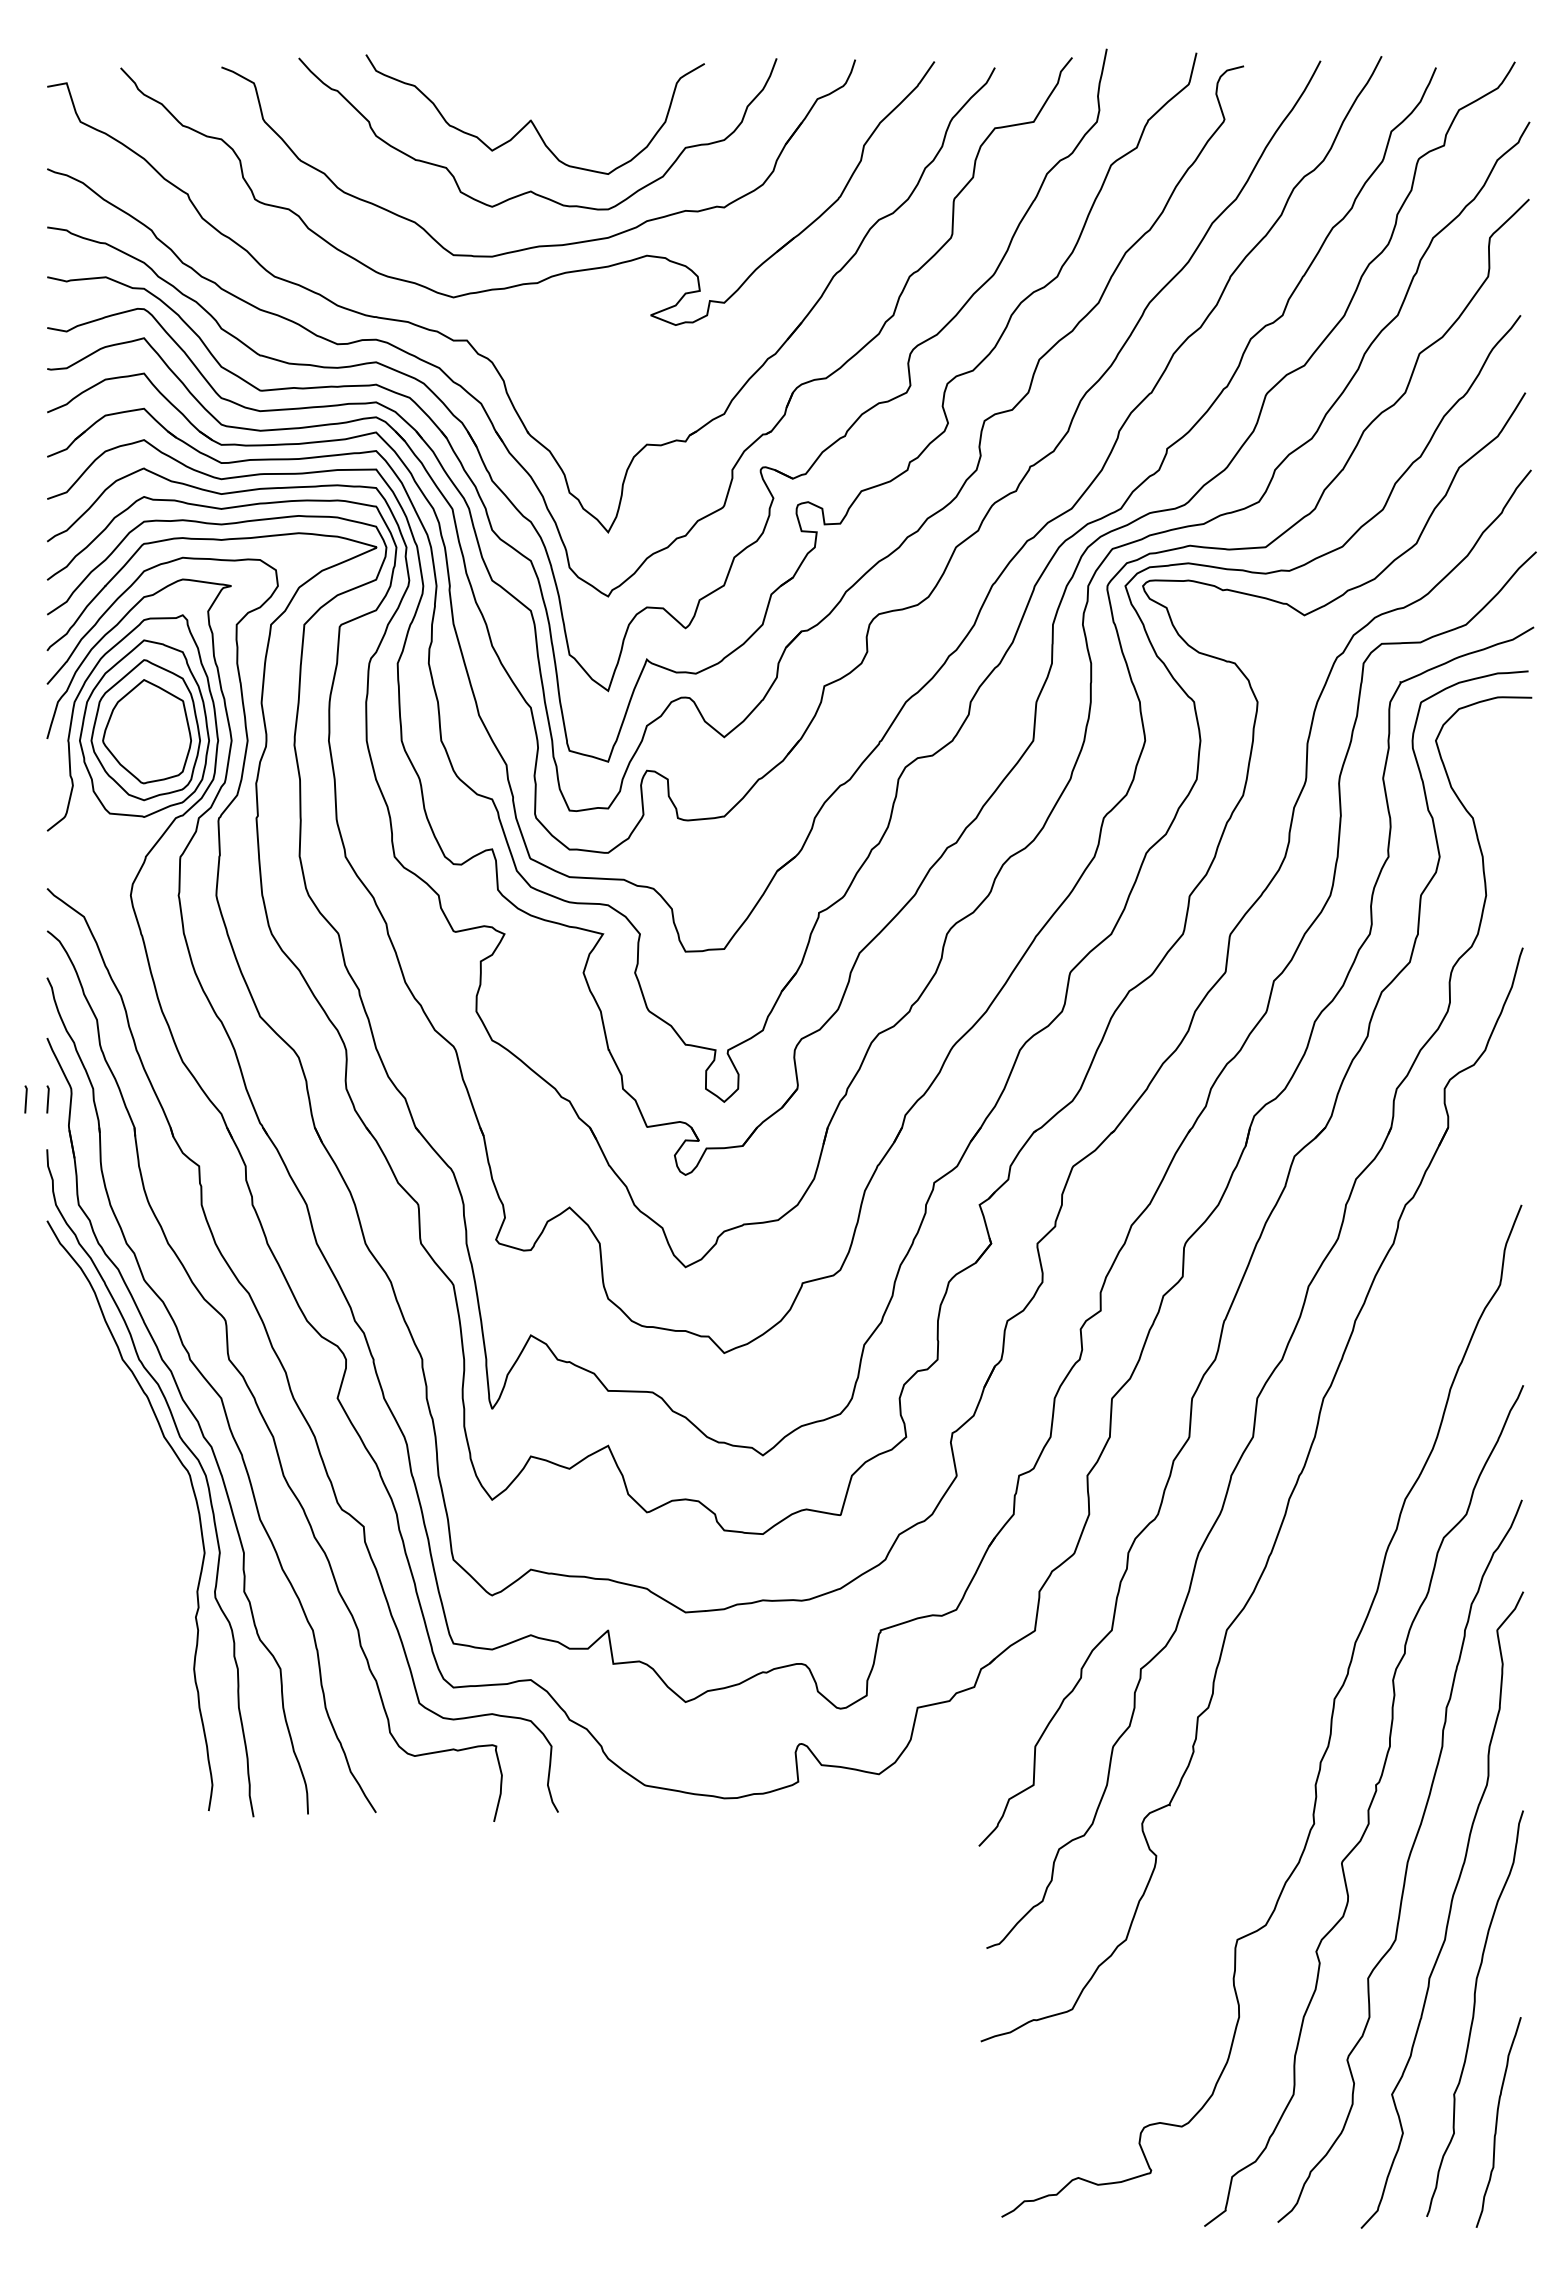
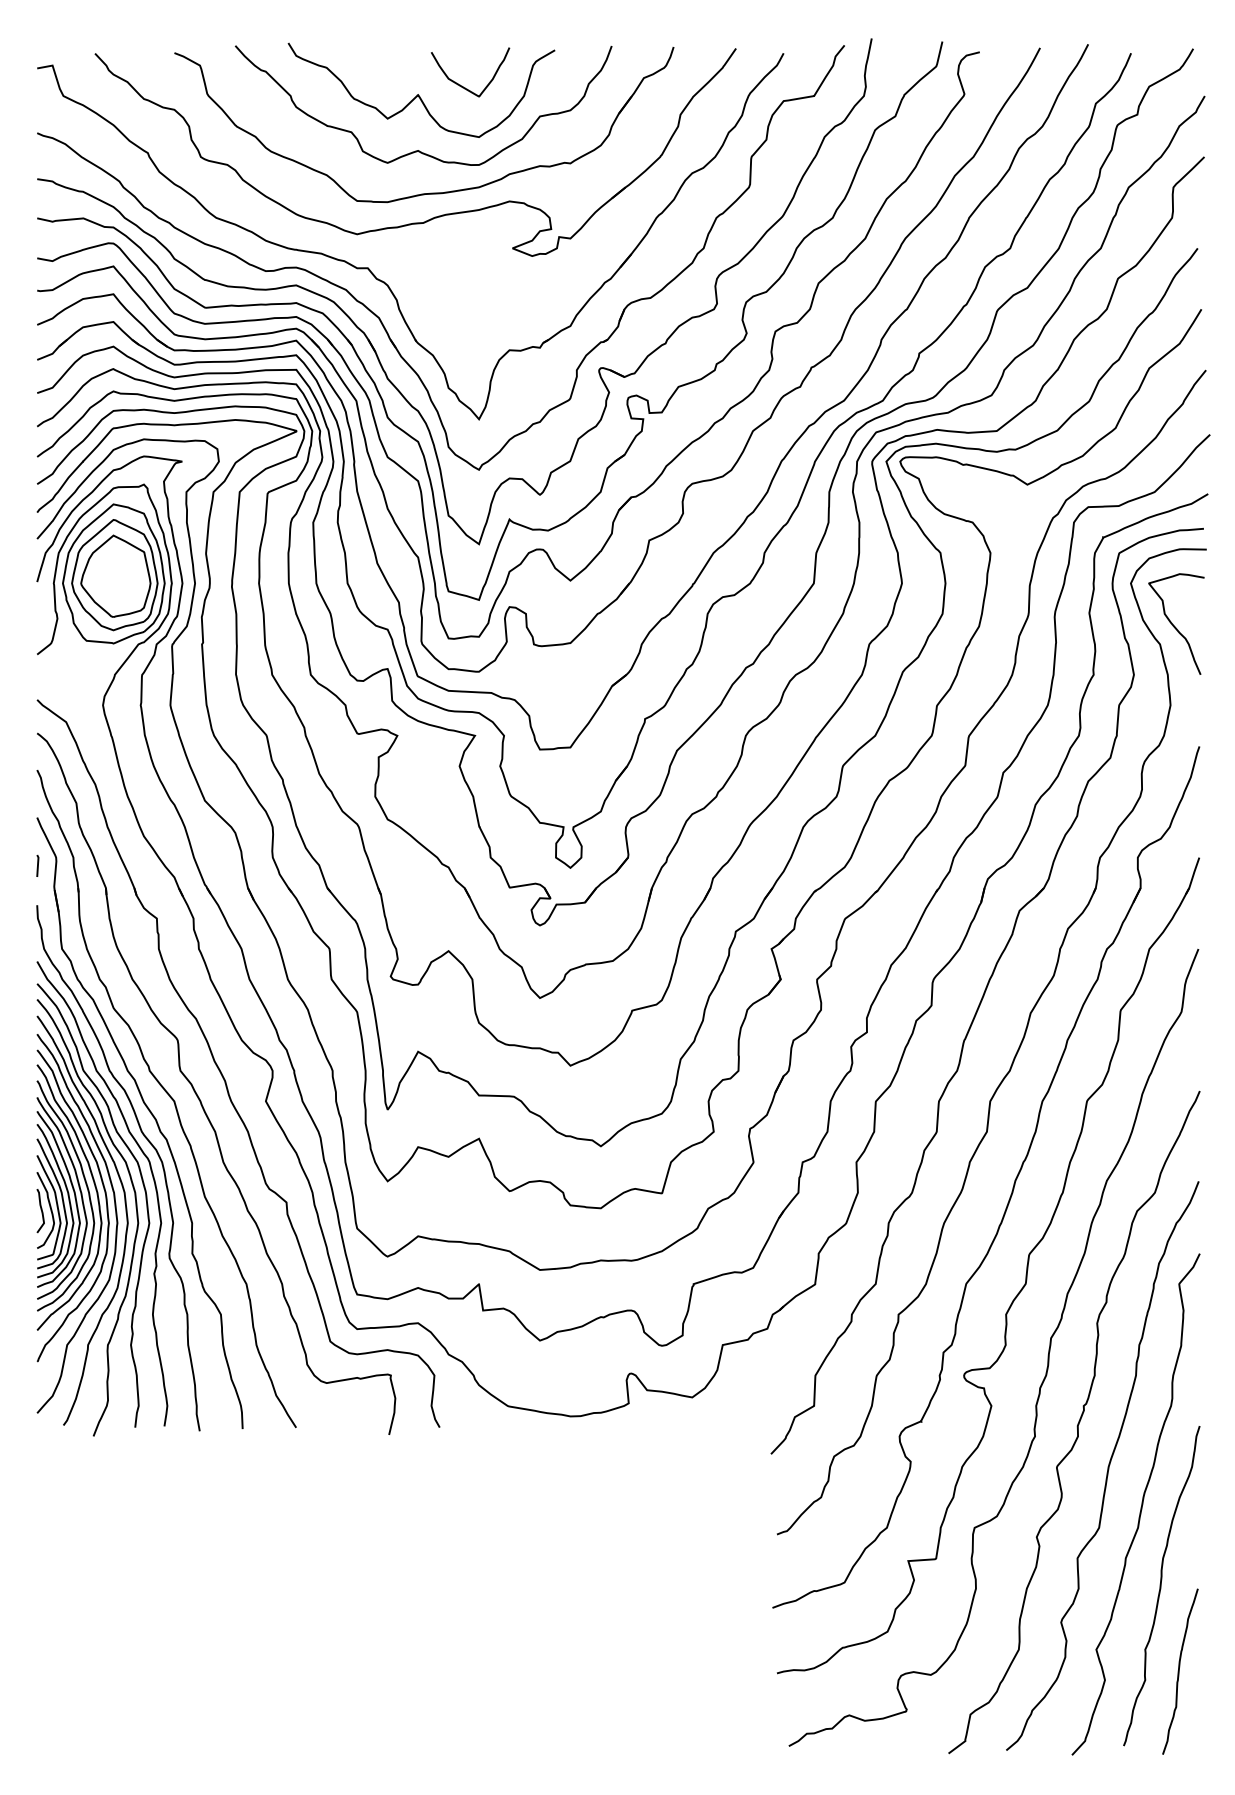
curve: (587, 109) -> (462, 86), added
curve: (1491, 794) -> (1174, 625), added
line: (25, 1099) -> (20, 865), removed
part: (118, 1535) -> (93, 1209), added
part: (1303, 1607) -> (1026, 1266), added

